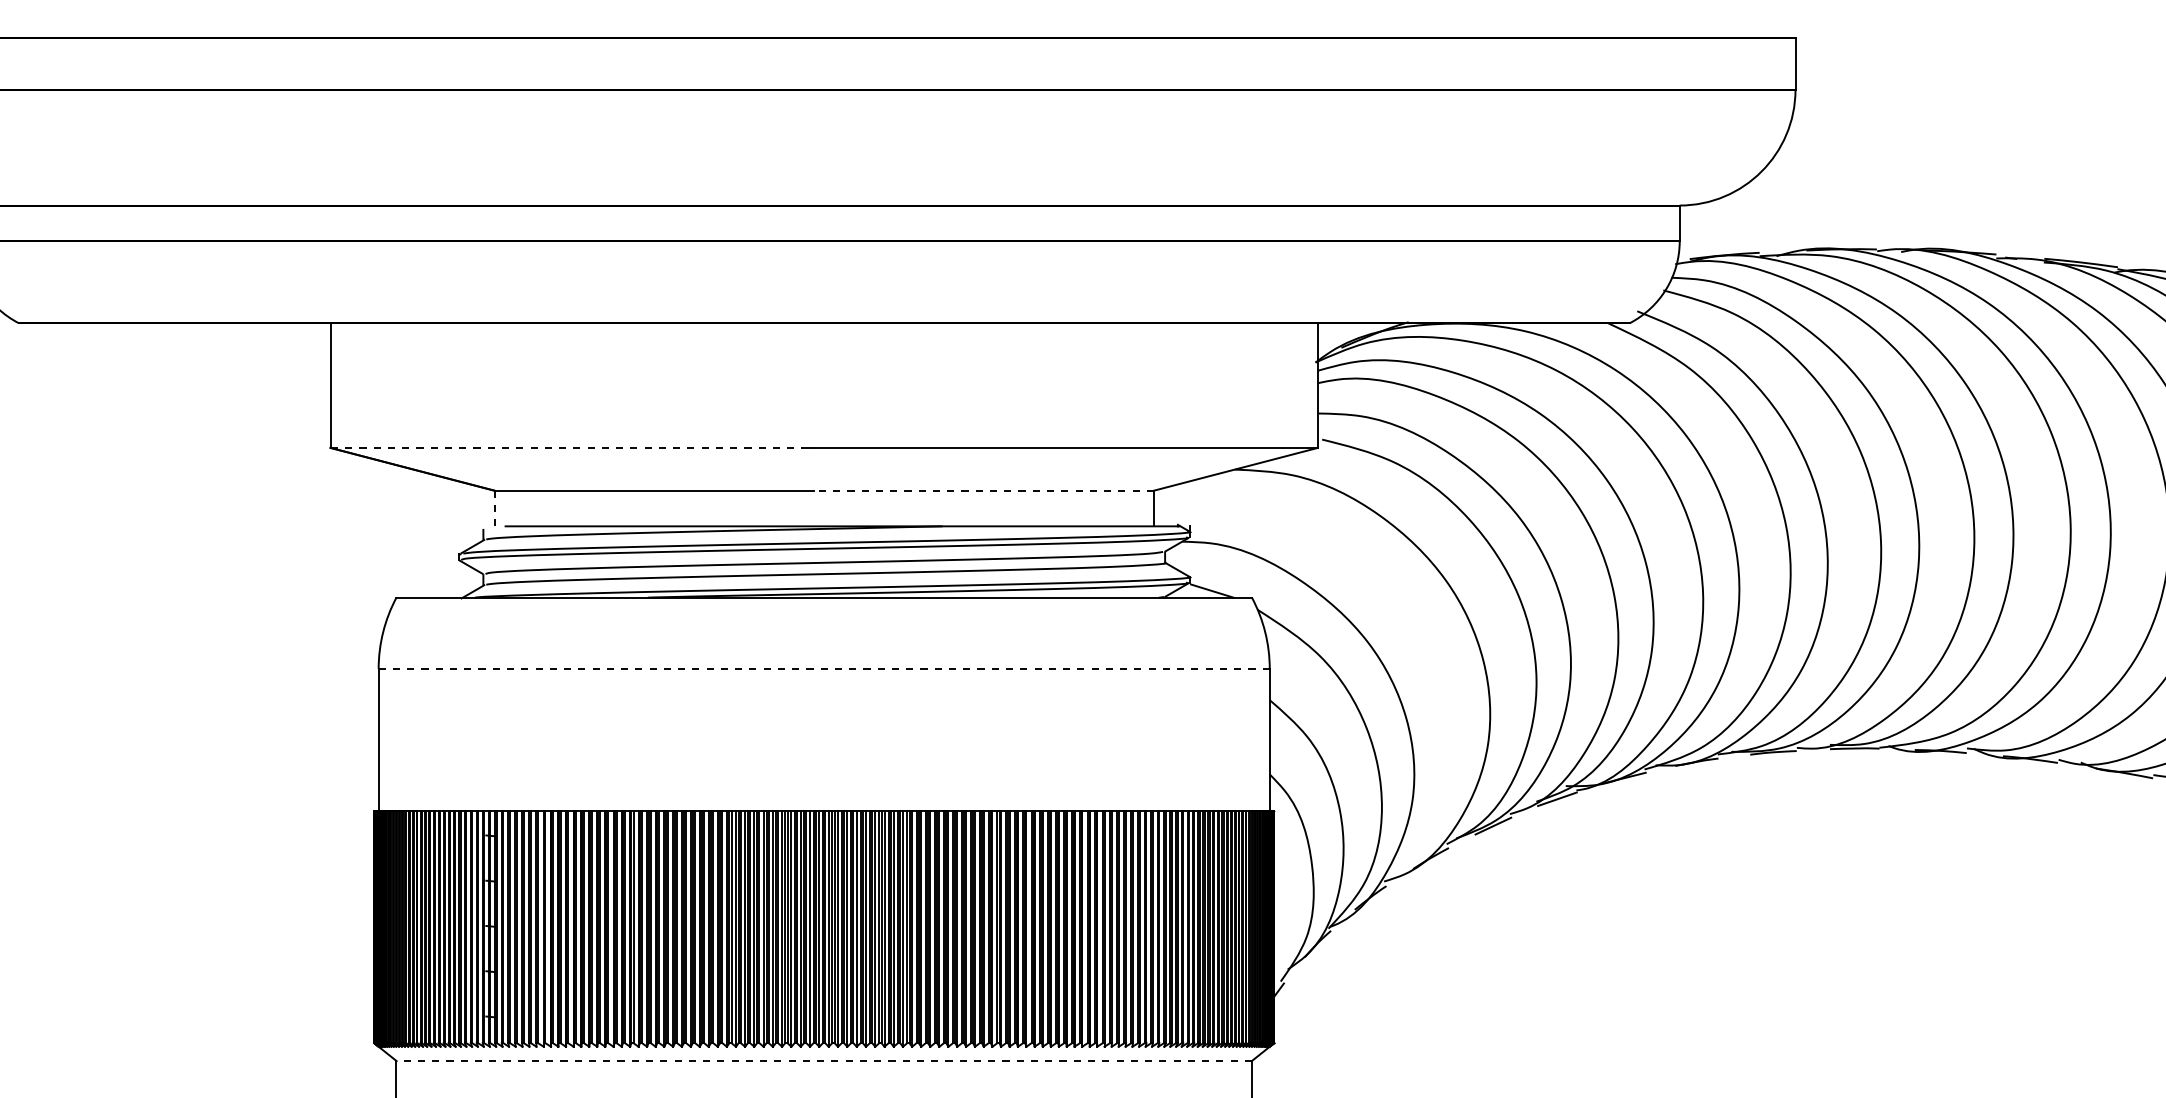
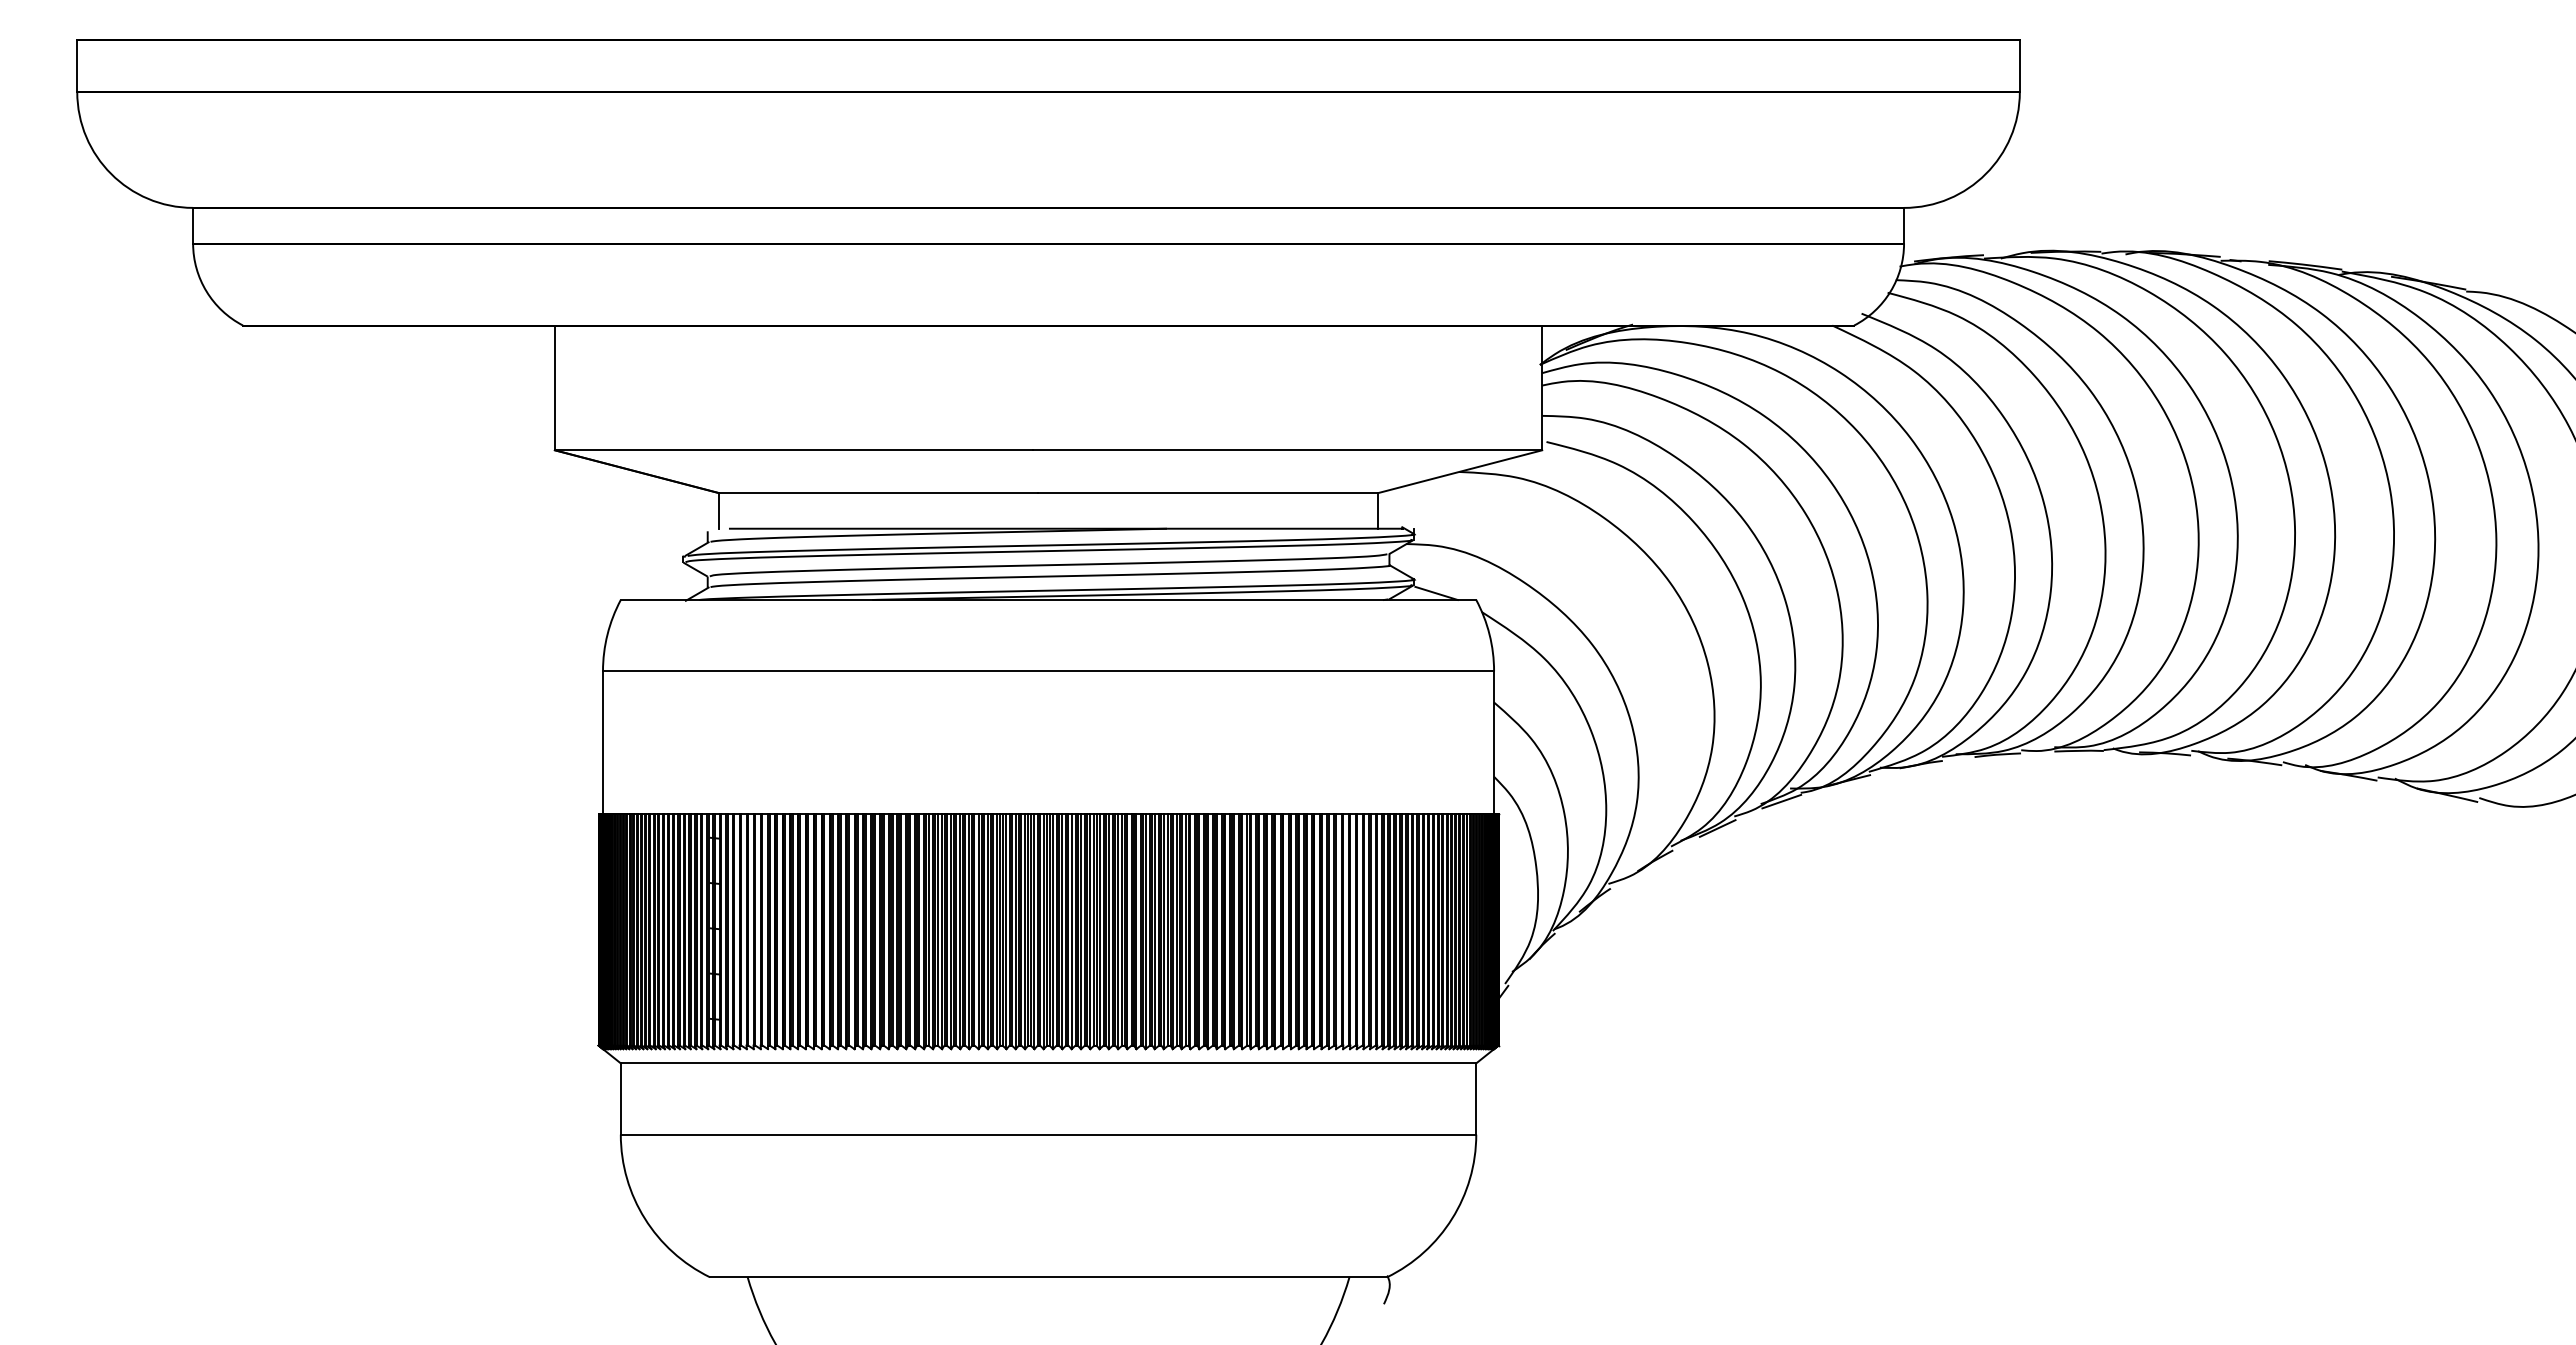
line: (569, 448) -> (793, 450), dashed -> solid
line: (983, 491) -> (1207, 493), dashed -> solid
line: (494, 508) -> (718, 510), dashed -> solid
line: (824, 669) -> (1048, 671), dashed -> solid
line: (824, 1061) -> (1048, 1063), dashed -> solid

